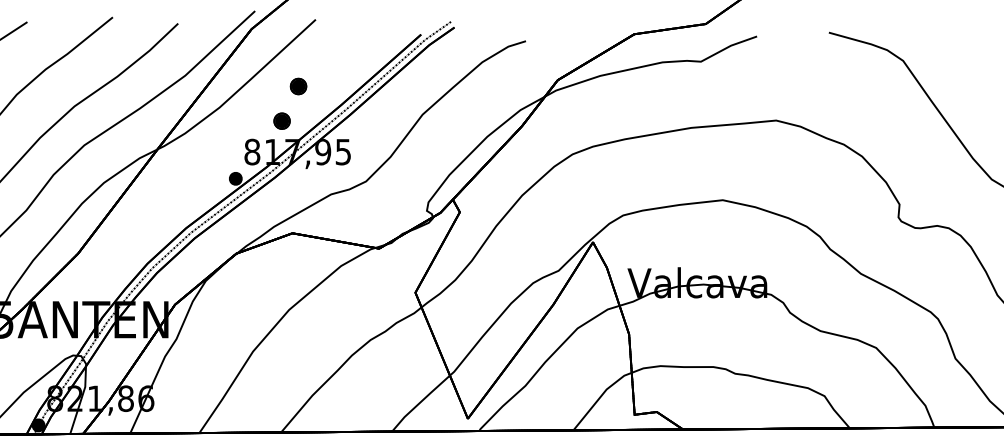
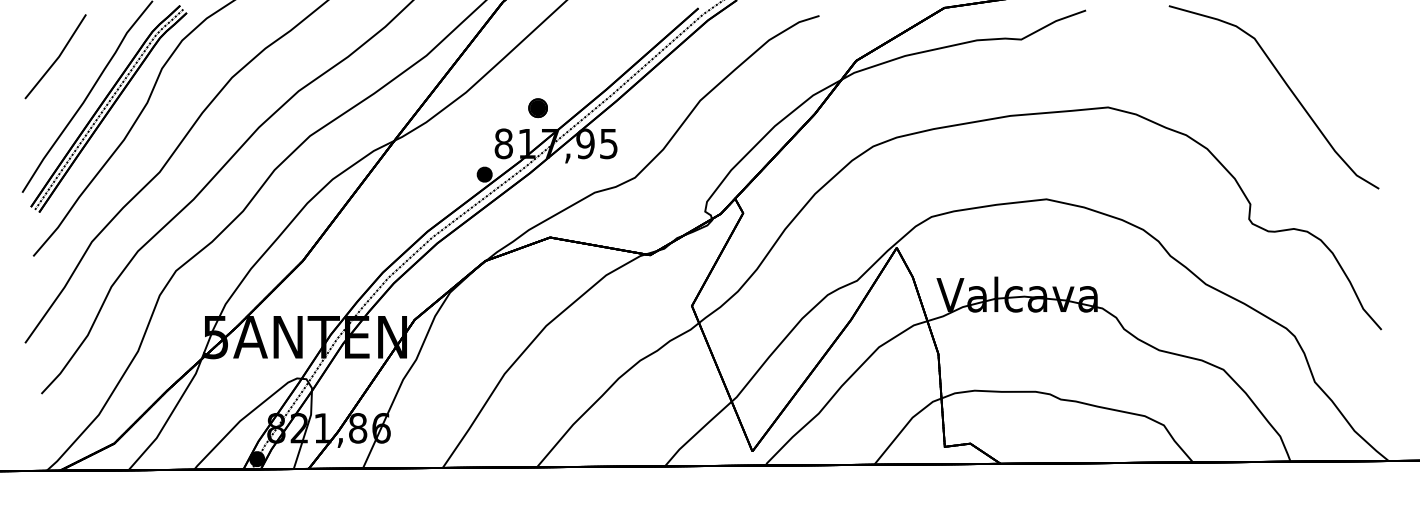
part: (298, 86) -> (556, 68), removed

